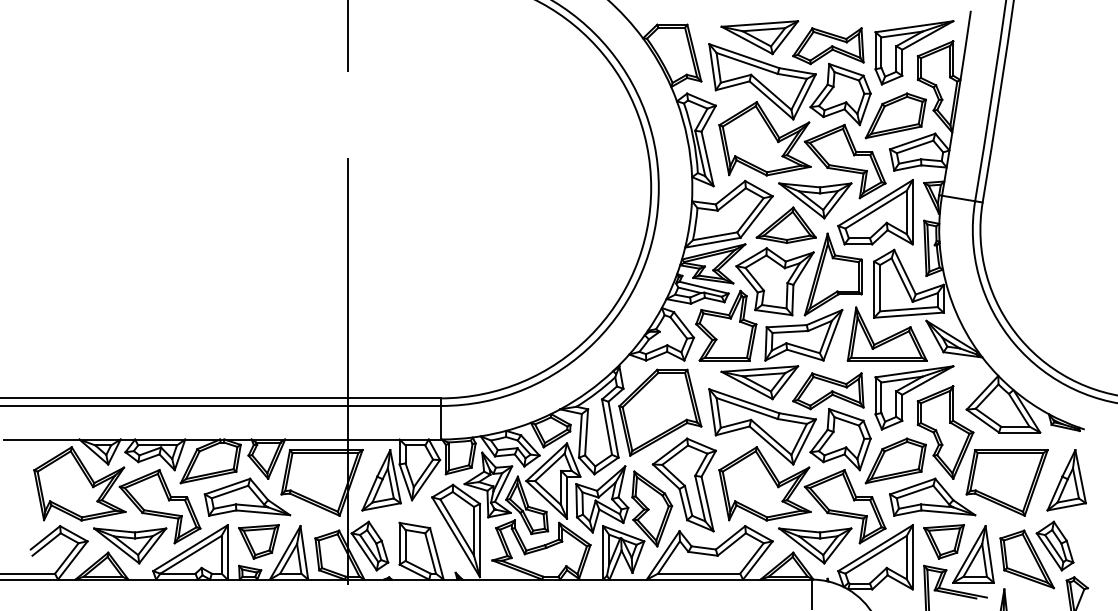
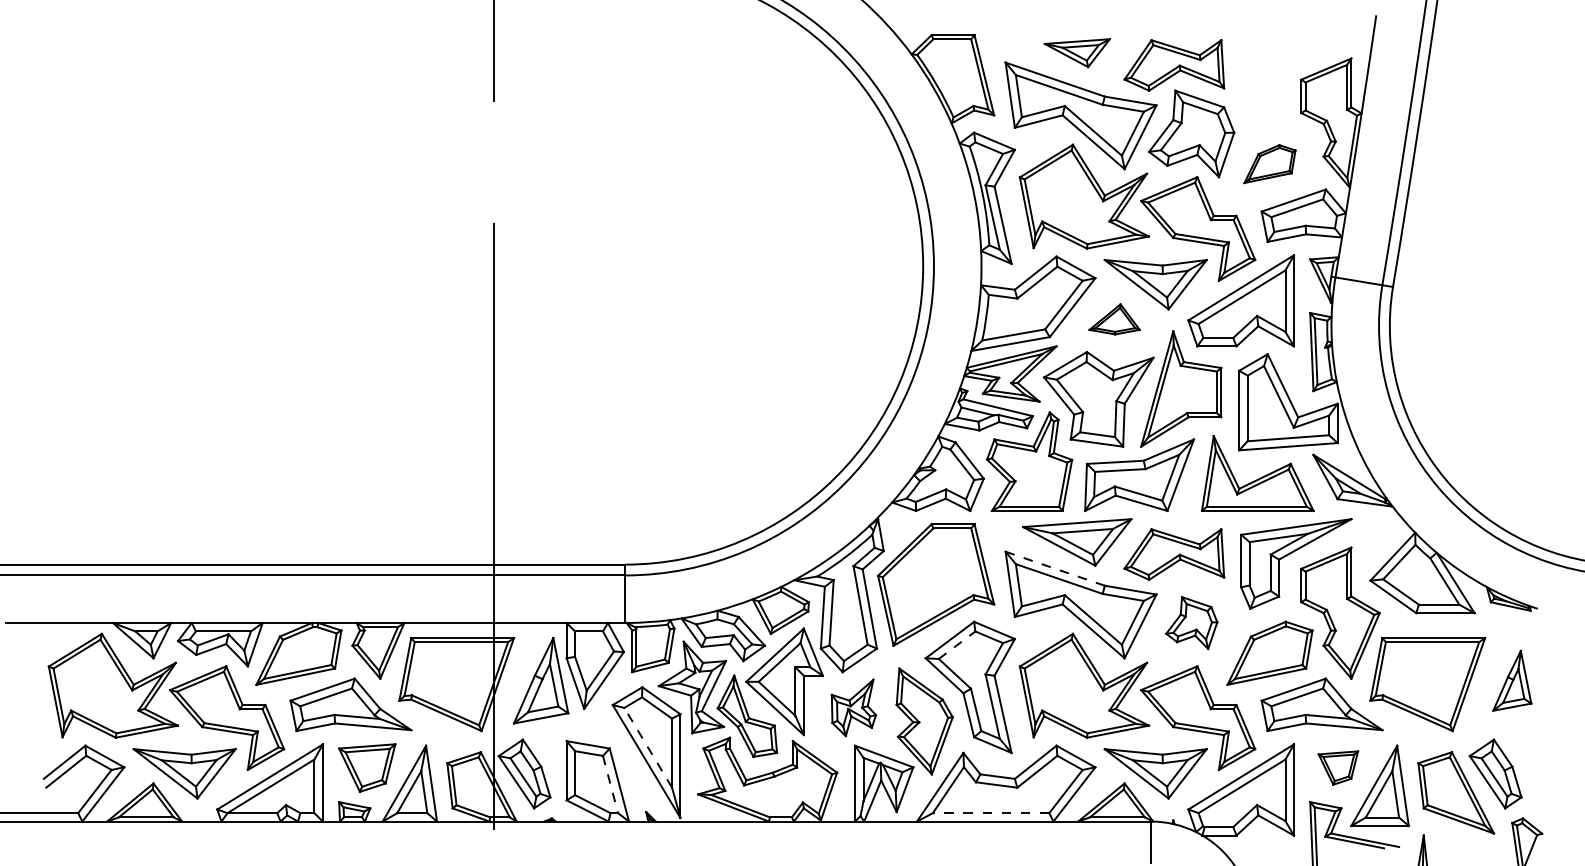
part: (760, 37) -> (1077, 52), size x0.6
part: (910, 46) -> (1290, 65), removed
part: (895, 115) -> (1269, 163), size x0.6
part: (786, 225) -> (1114, 319), size x0.6
line: (744, 401) -> (1055, 568), solid -> dashed
part: (840, 439) -> (1191, 622), size x0.6
line: (675, 455) -> (957, 645), solid -> dashed
part: (1066, 480) -> (1512, 680), size x0.7
part: (602, 499) -> (853, 707), size x0.6
line: (456, 527) -> (647, 747), solid -> dashed
part: (944, 541) -> (1338, 767), size x0.7
line: (430, 553) -> (610, 784), solid -> dashed
line: (698, 573) -> (990, 813), solid -> dashed

